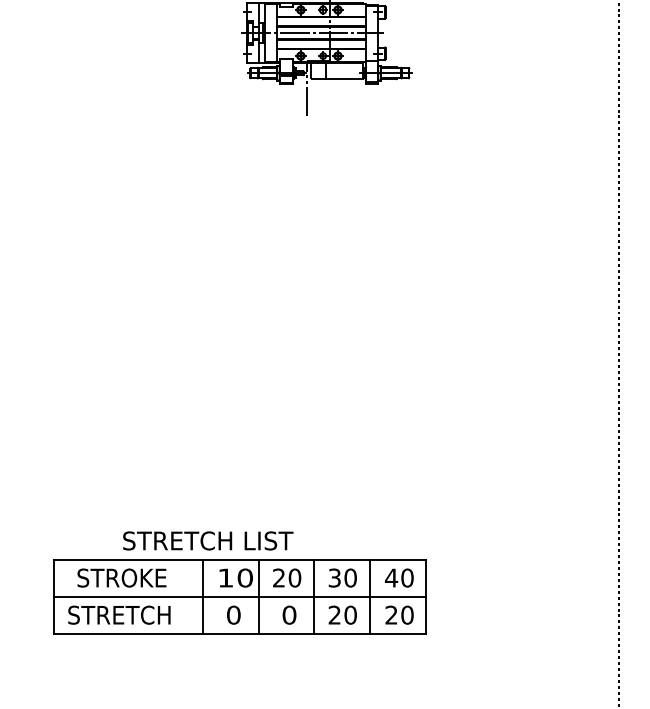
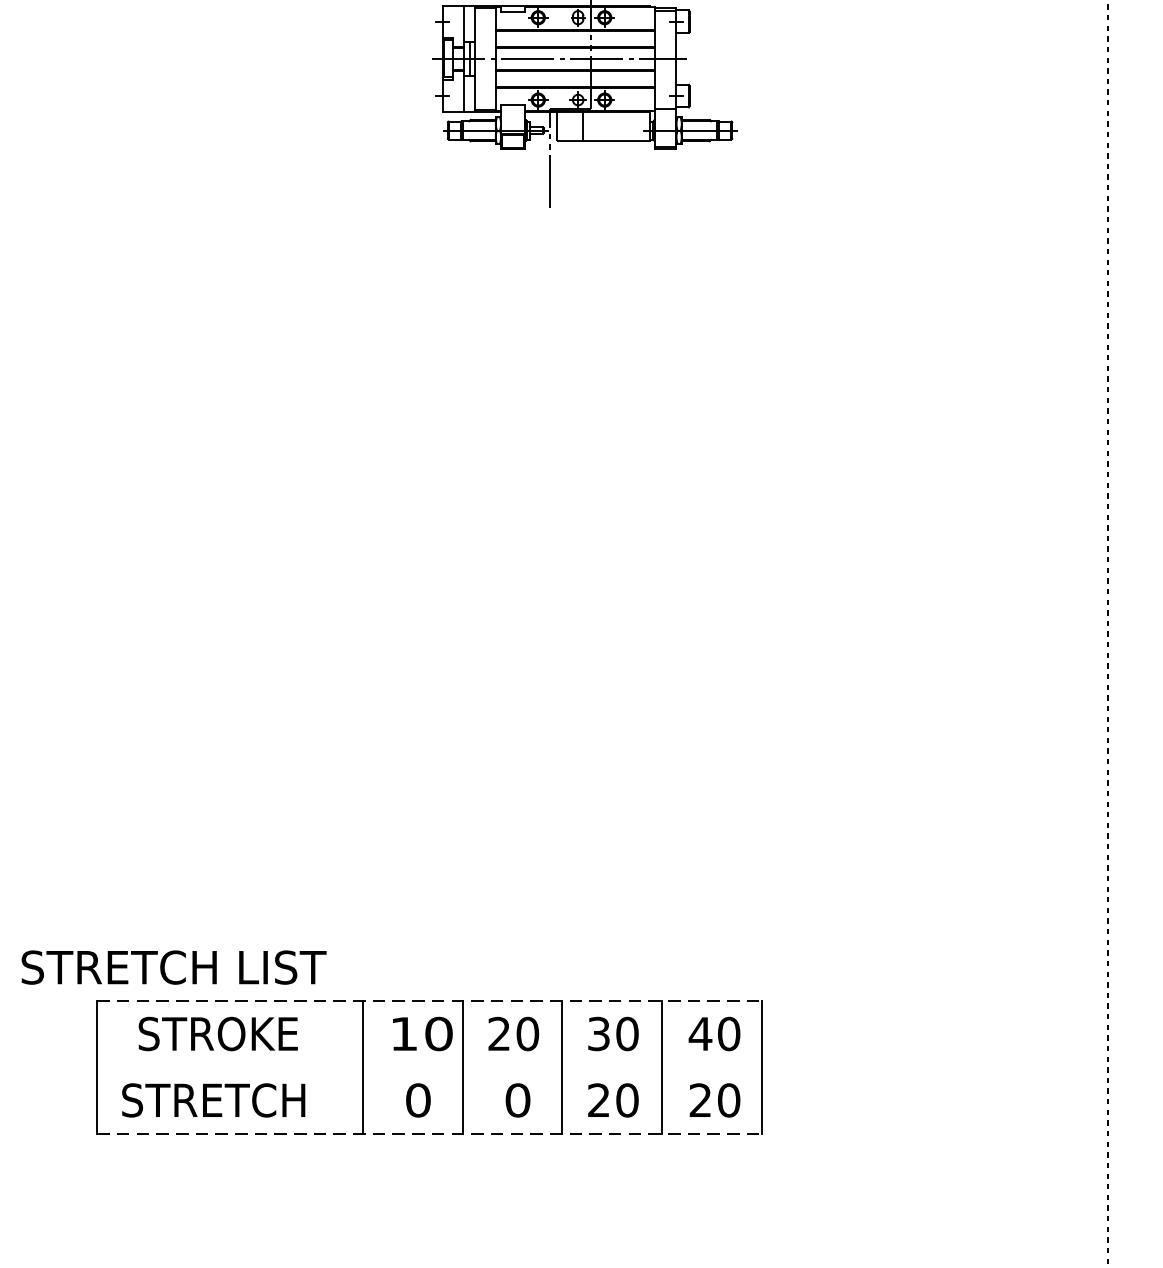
text: (208, 540) -> (174, 966), moved
line: (239, 559) -> (428, 1000), solid -> dashed
line: (239, 596) -> (428, 1066), removed
line: (239, 633) -> (428, 1133), solid -> dashed

